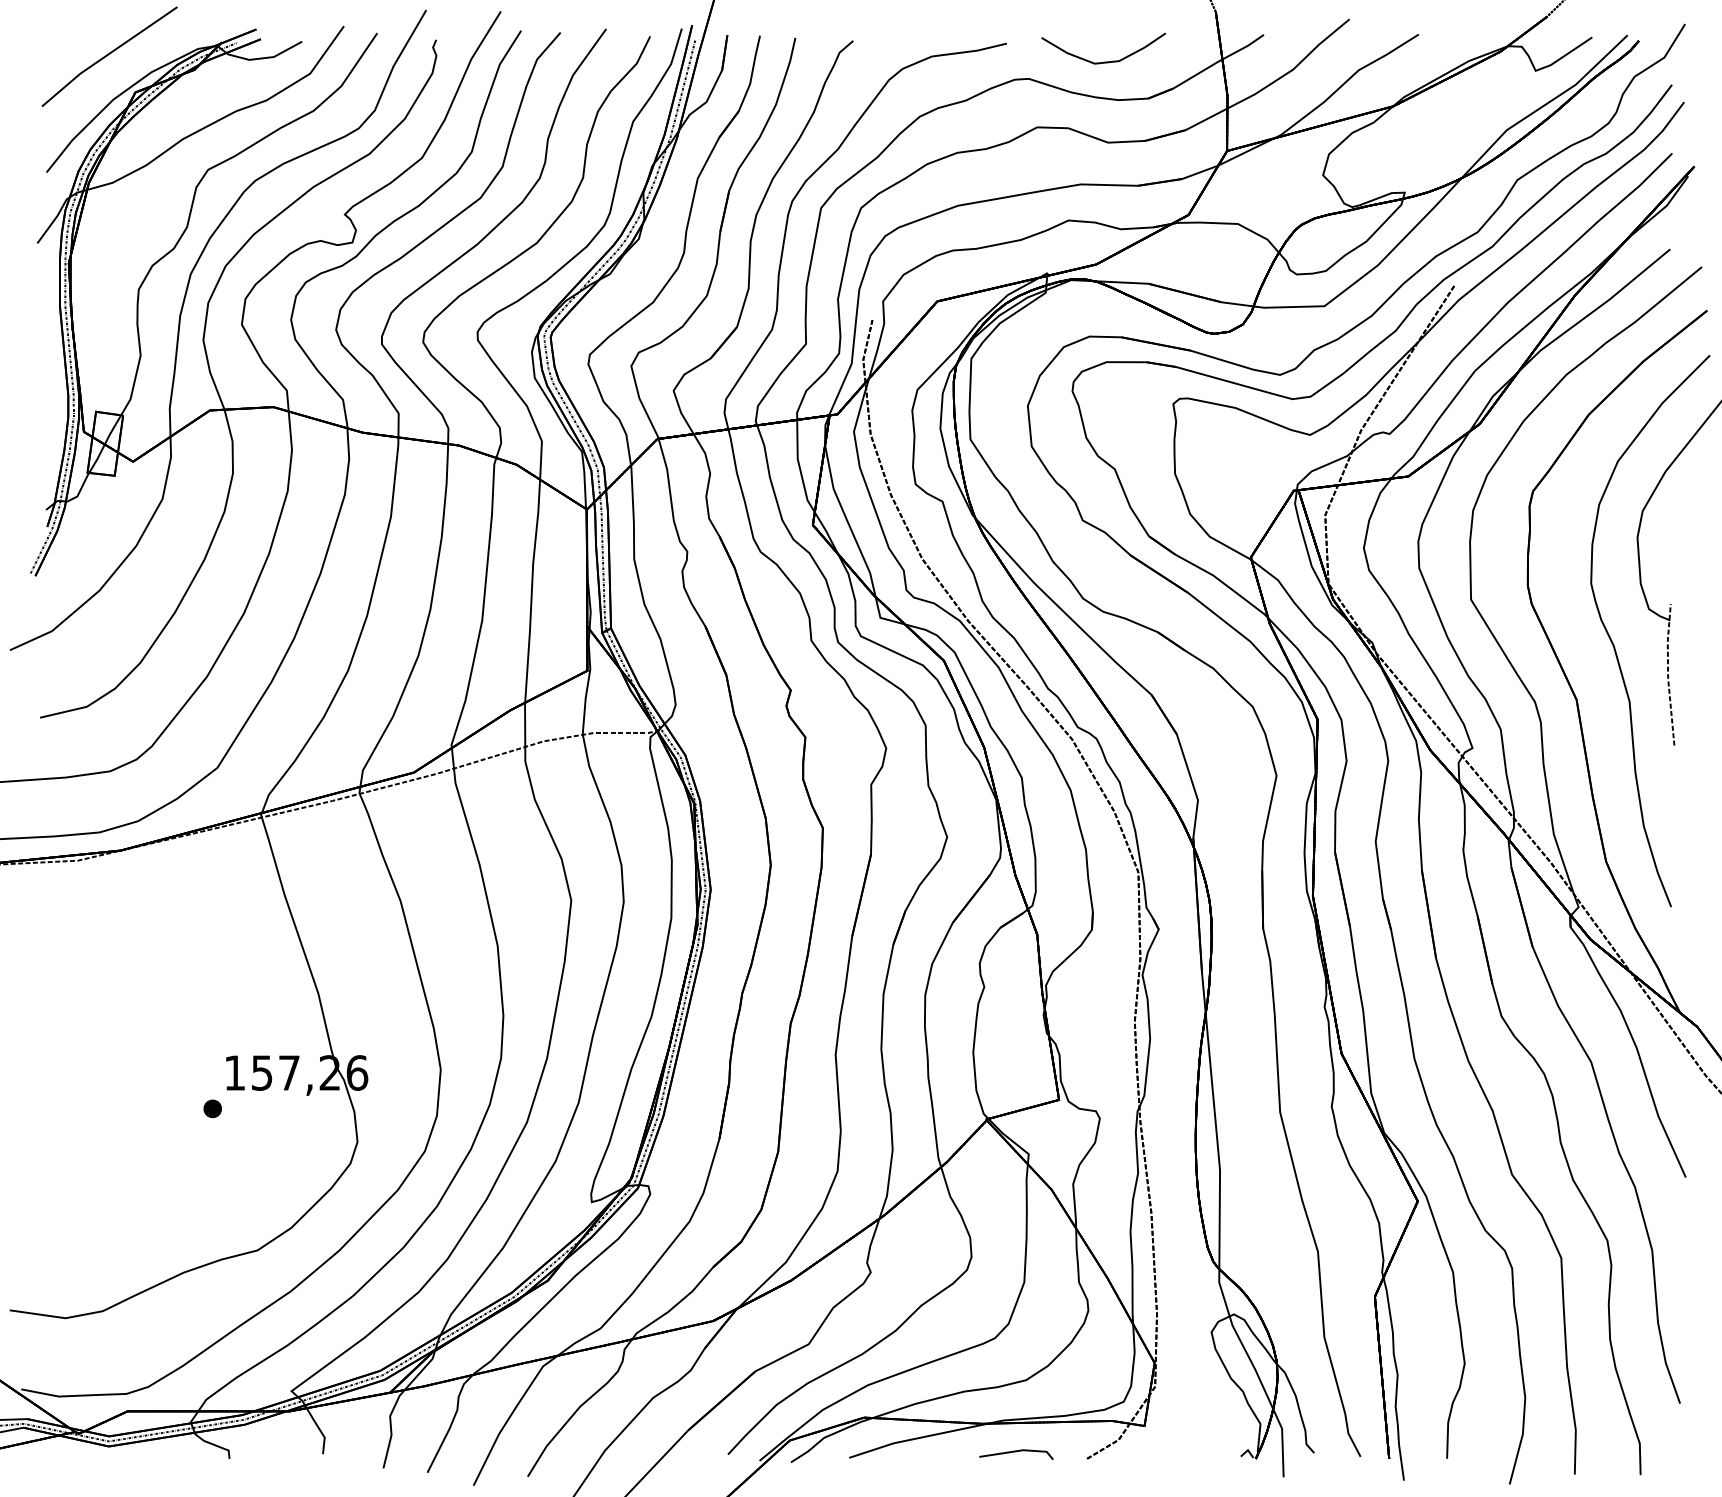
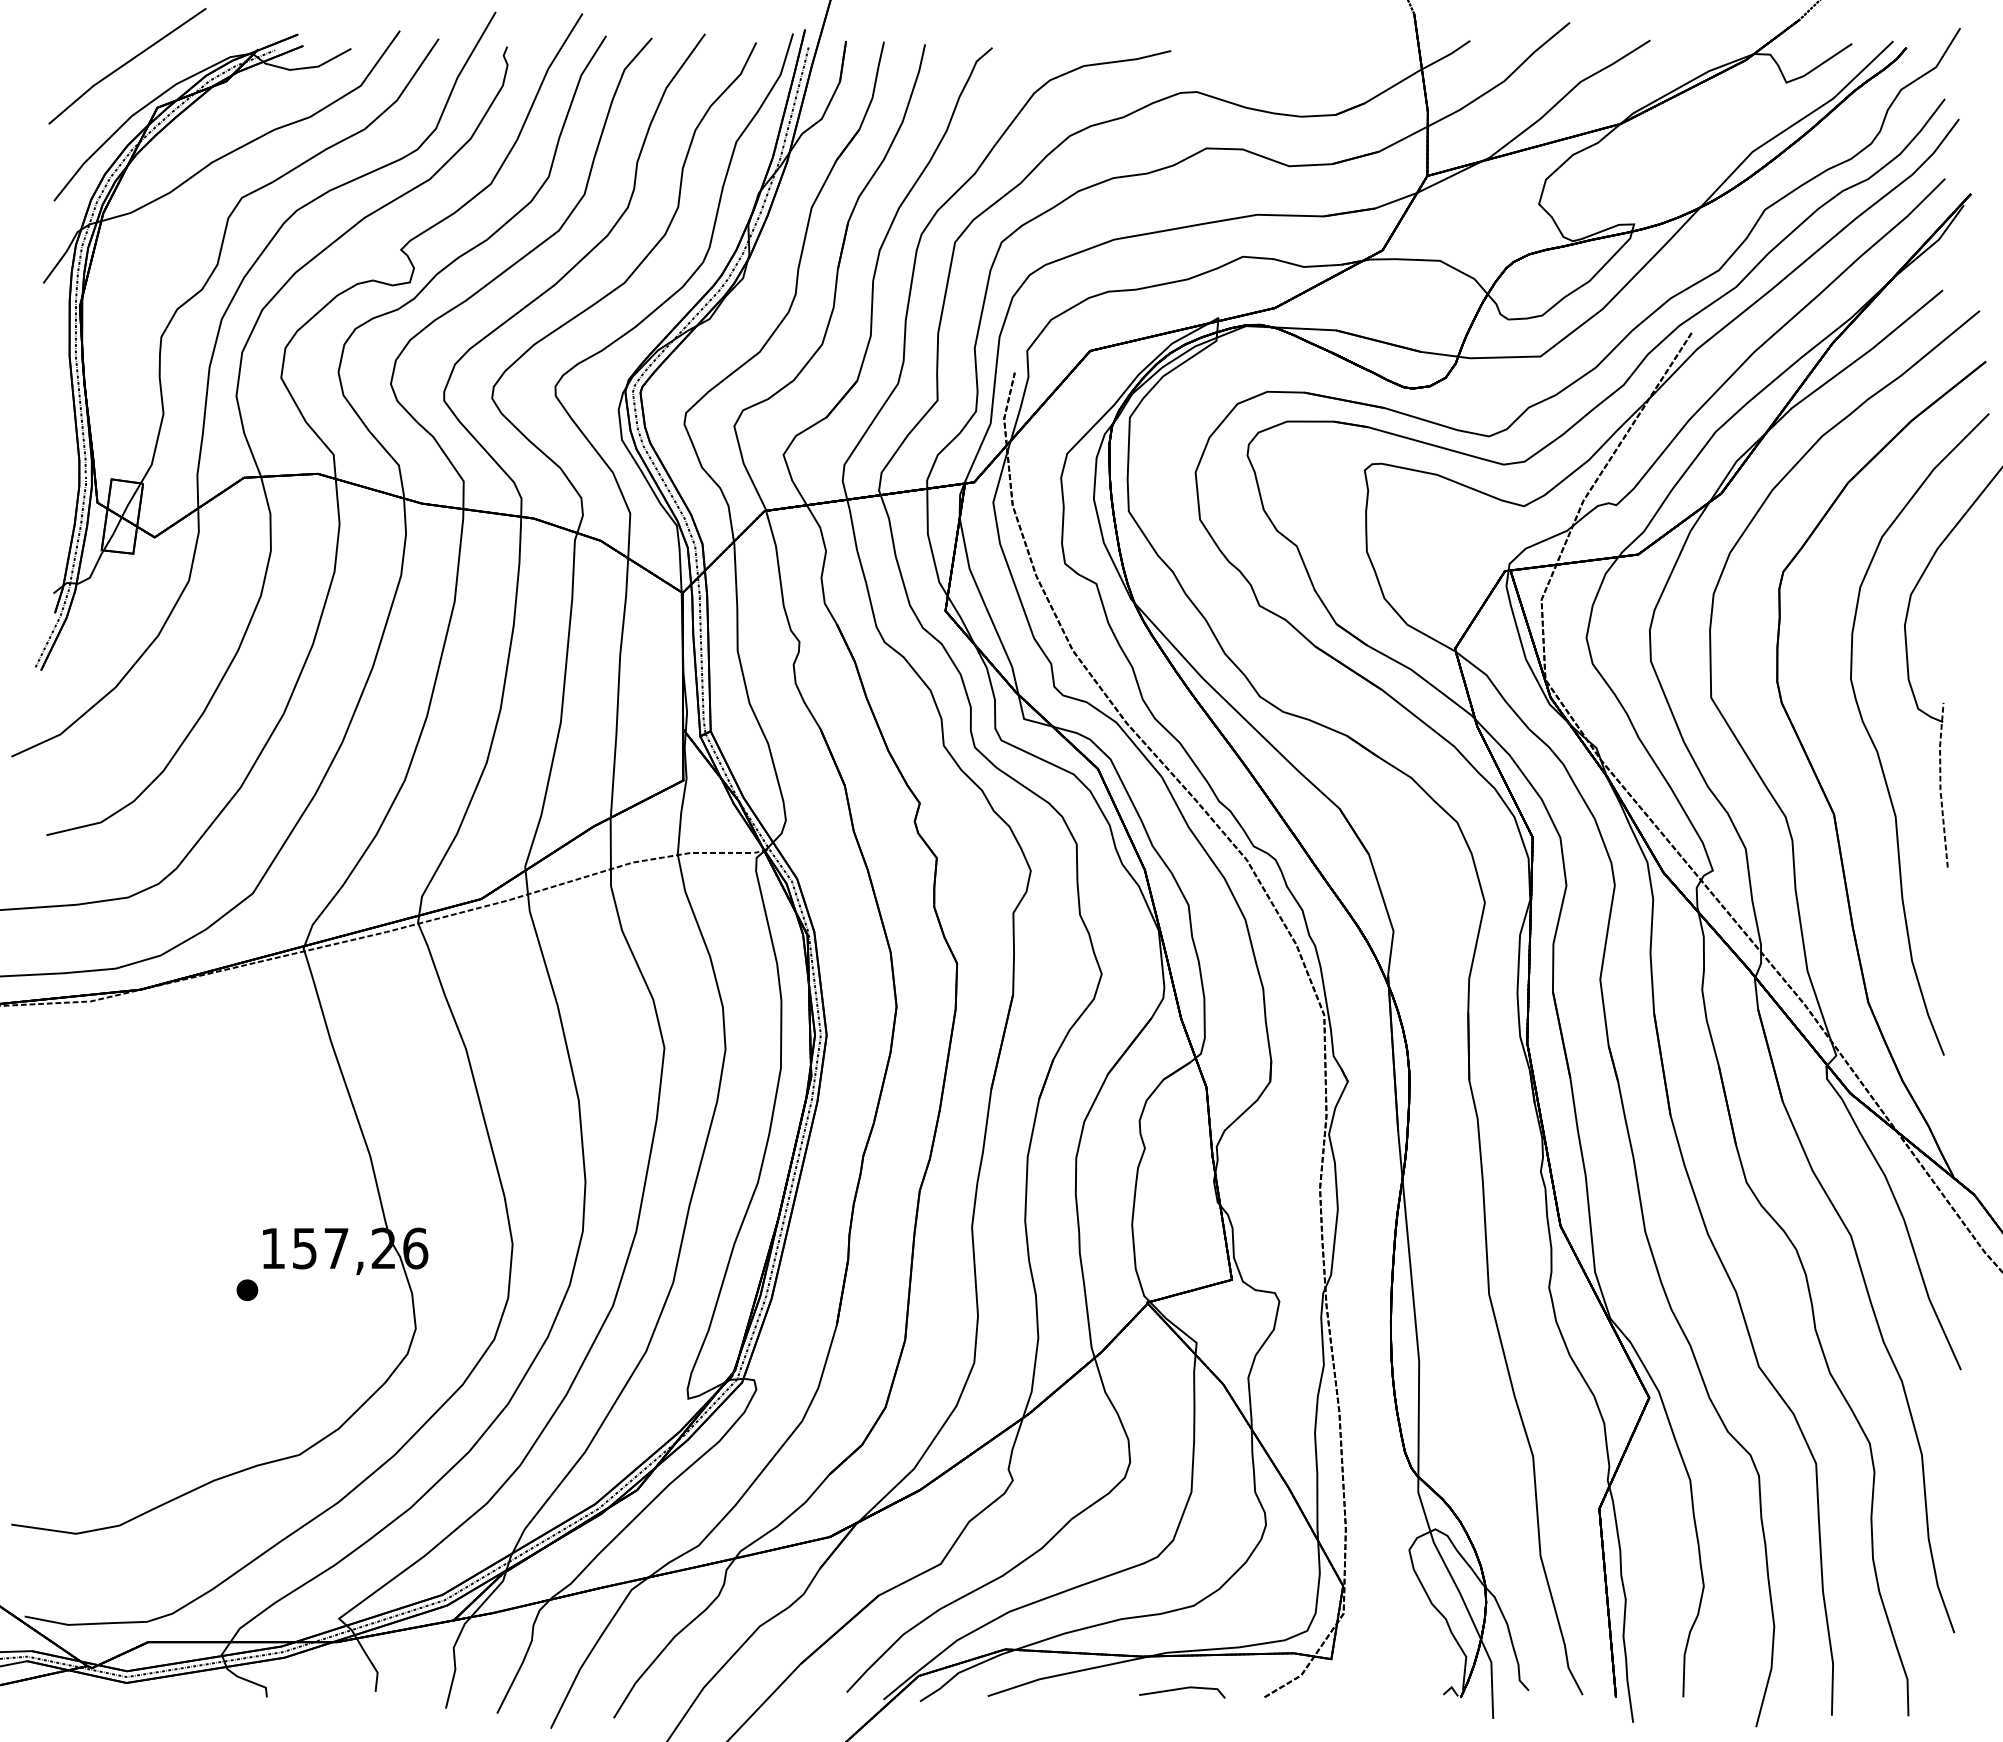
curve: (1107, 61) -> (1288, 71), removed

